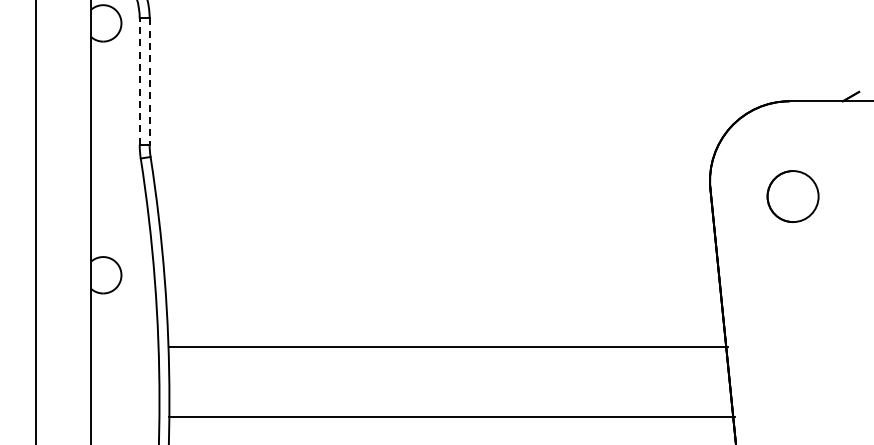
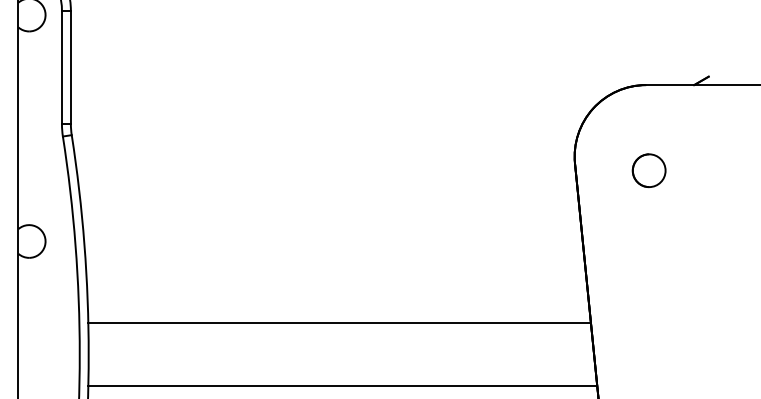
line: (139, 81) -> (61, 67), dashed -> solid
line: (149, 82) -> (70, 68), dashed -> solid
circle: (792, 196) -> (648, 170), size x0.71
line: (448, 347) -> (339, 323), moved
line: (452, 417) -> (343, 386), moved

